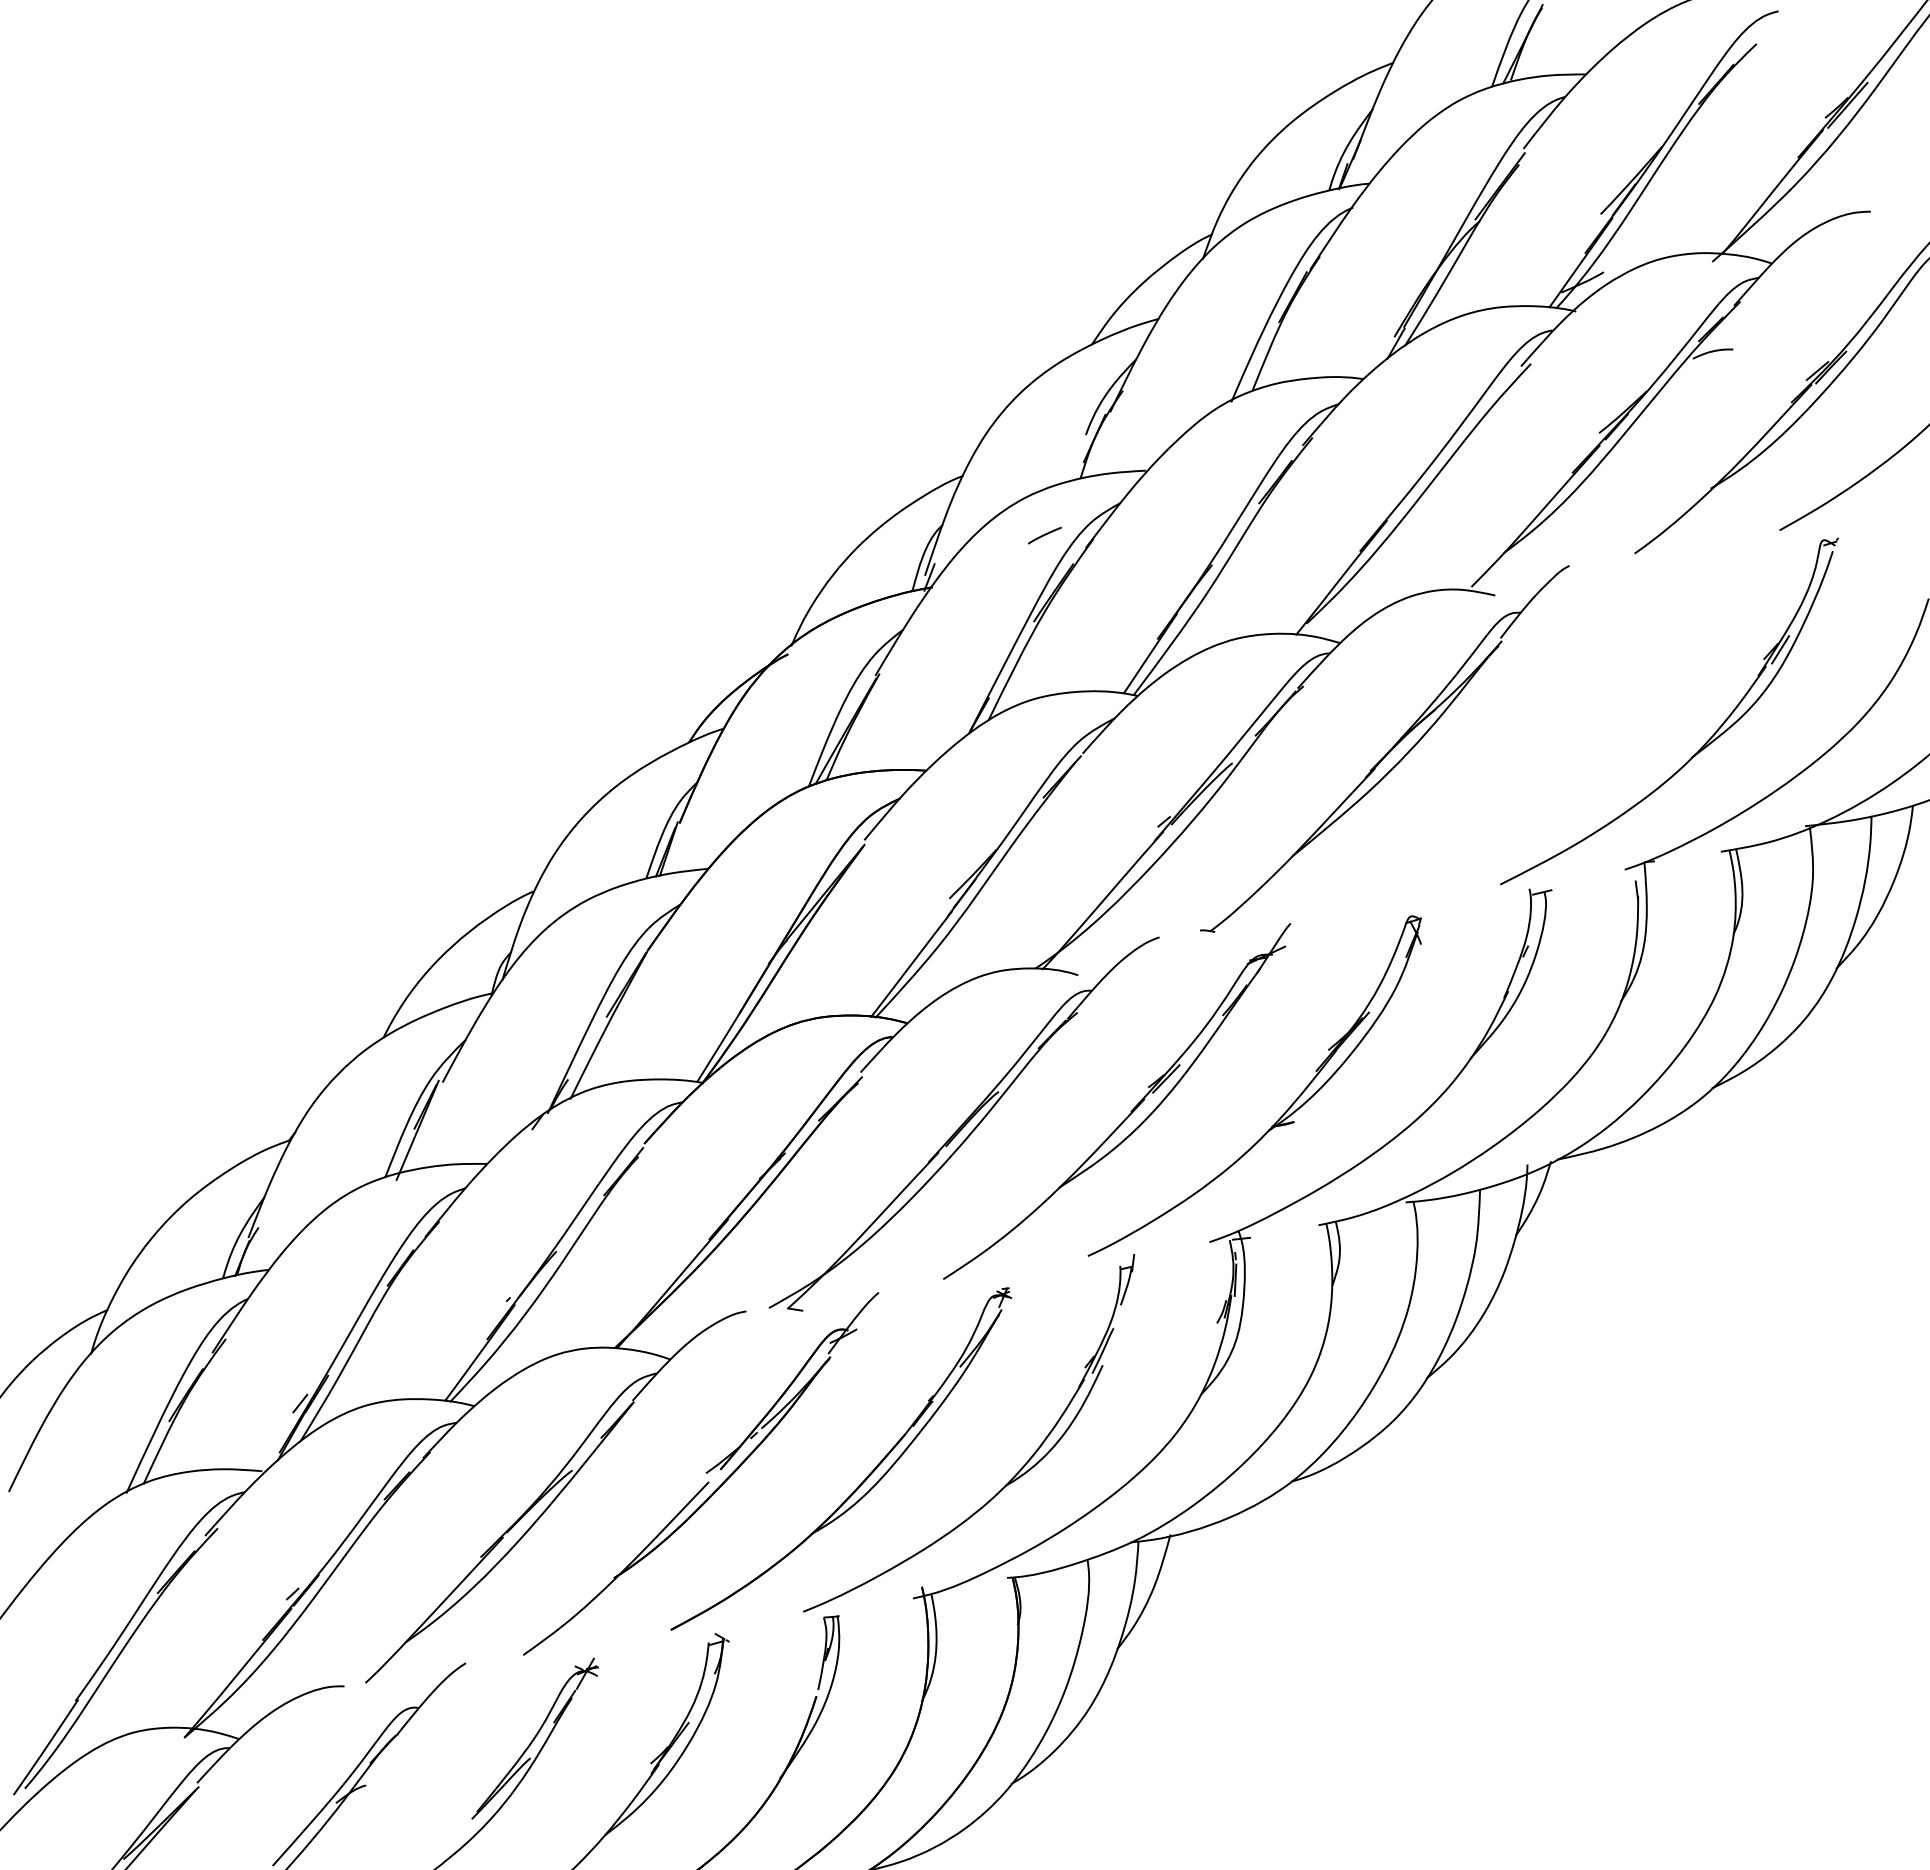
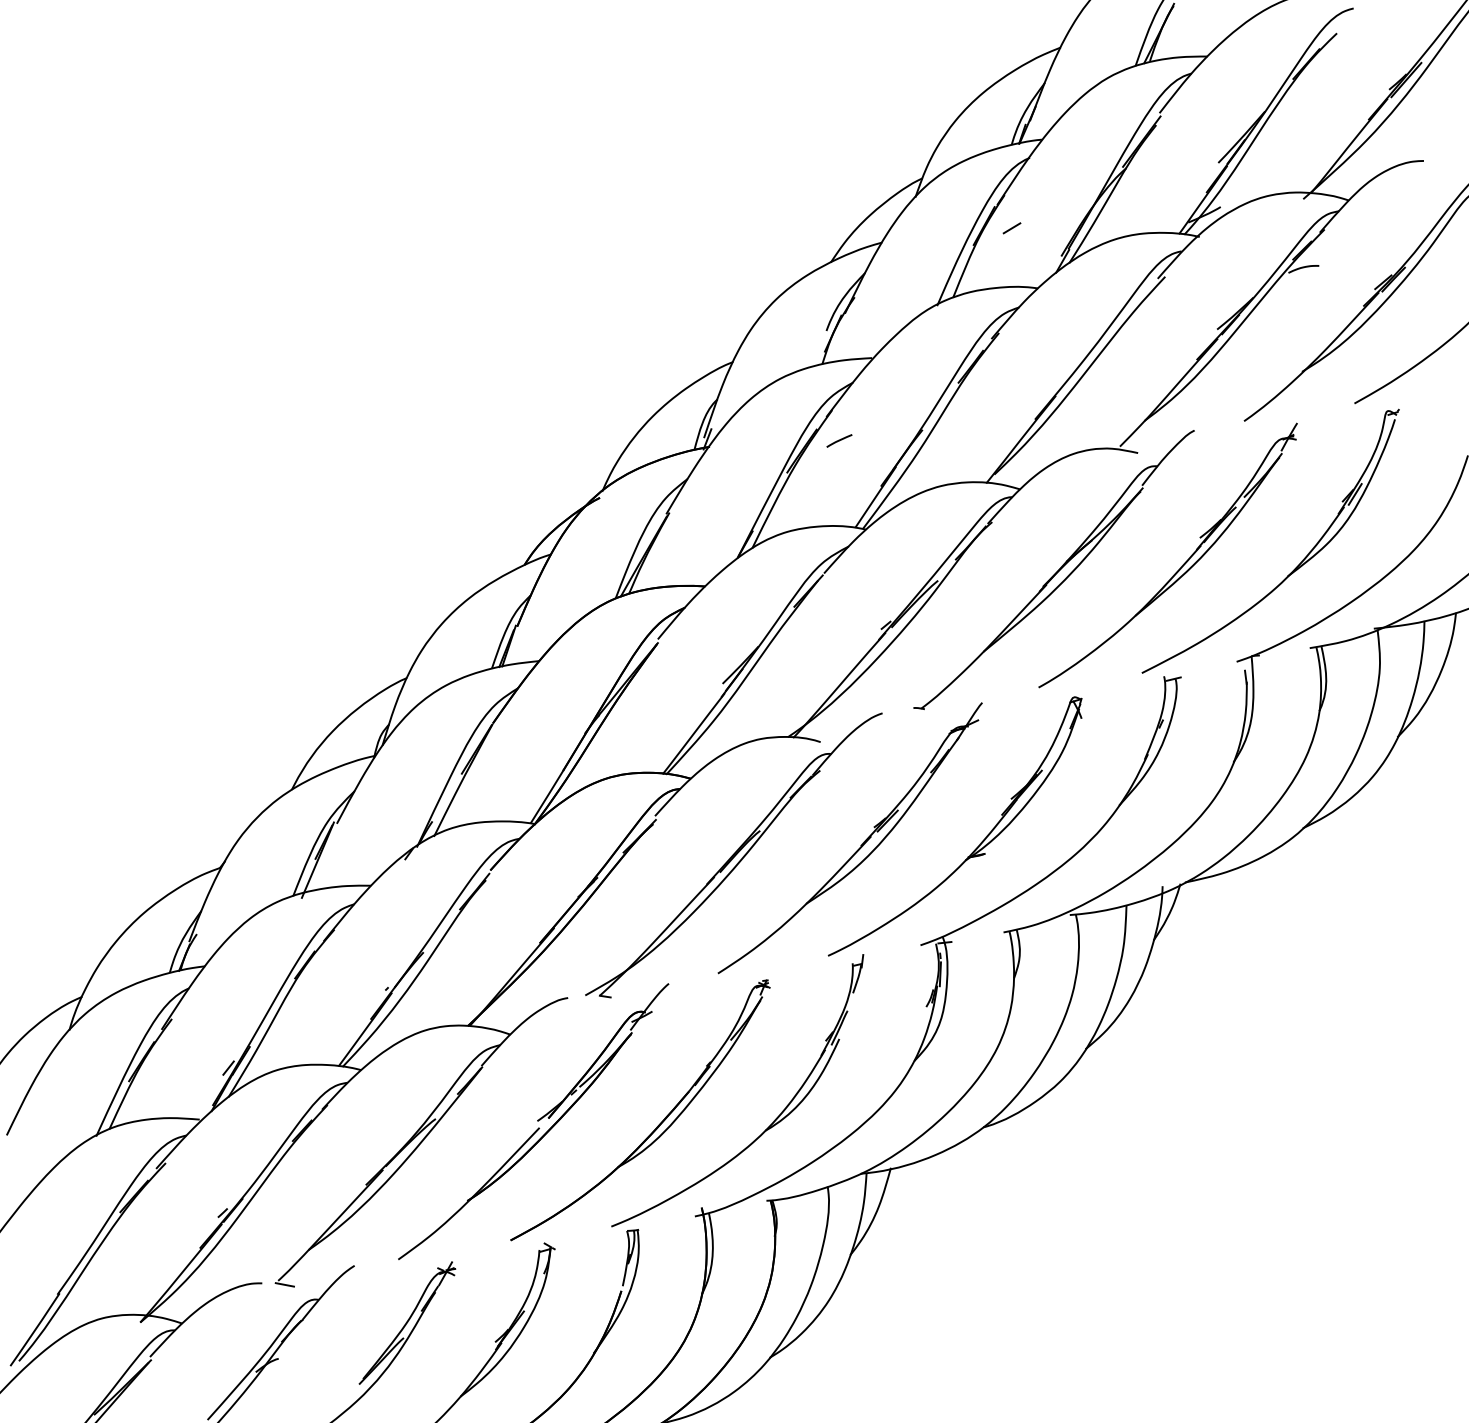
line: (1329, 299) -> (1011, 227), added
curve: (1044, 535) -> (839, 440), moved
part: (1553, 742) -> (1182, 564), added
line: (374, 1688) -> (285, 1284), added

